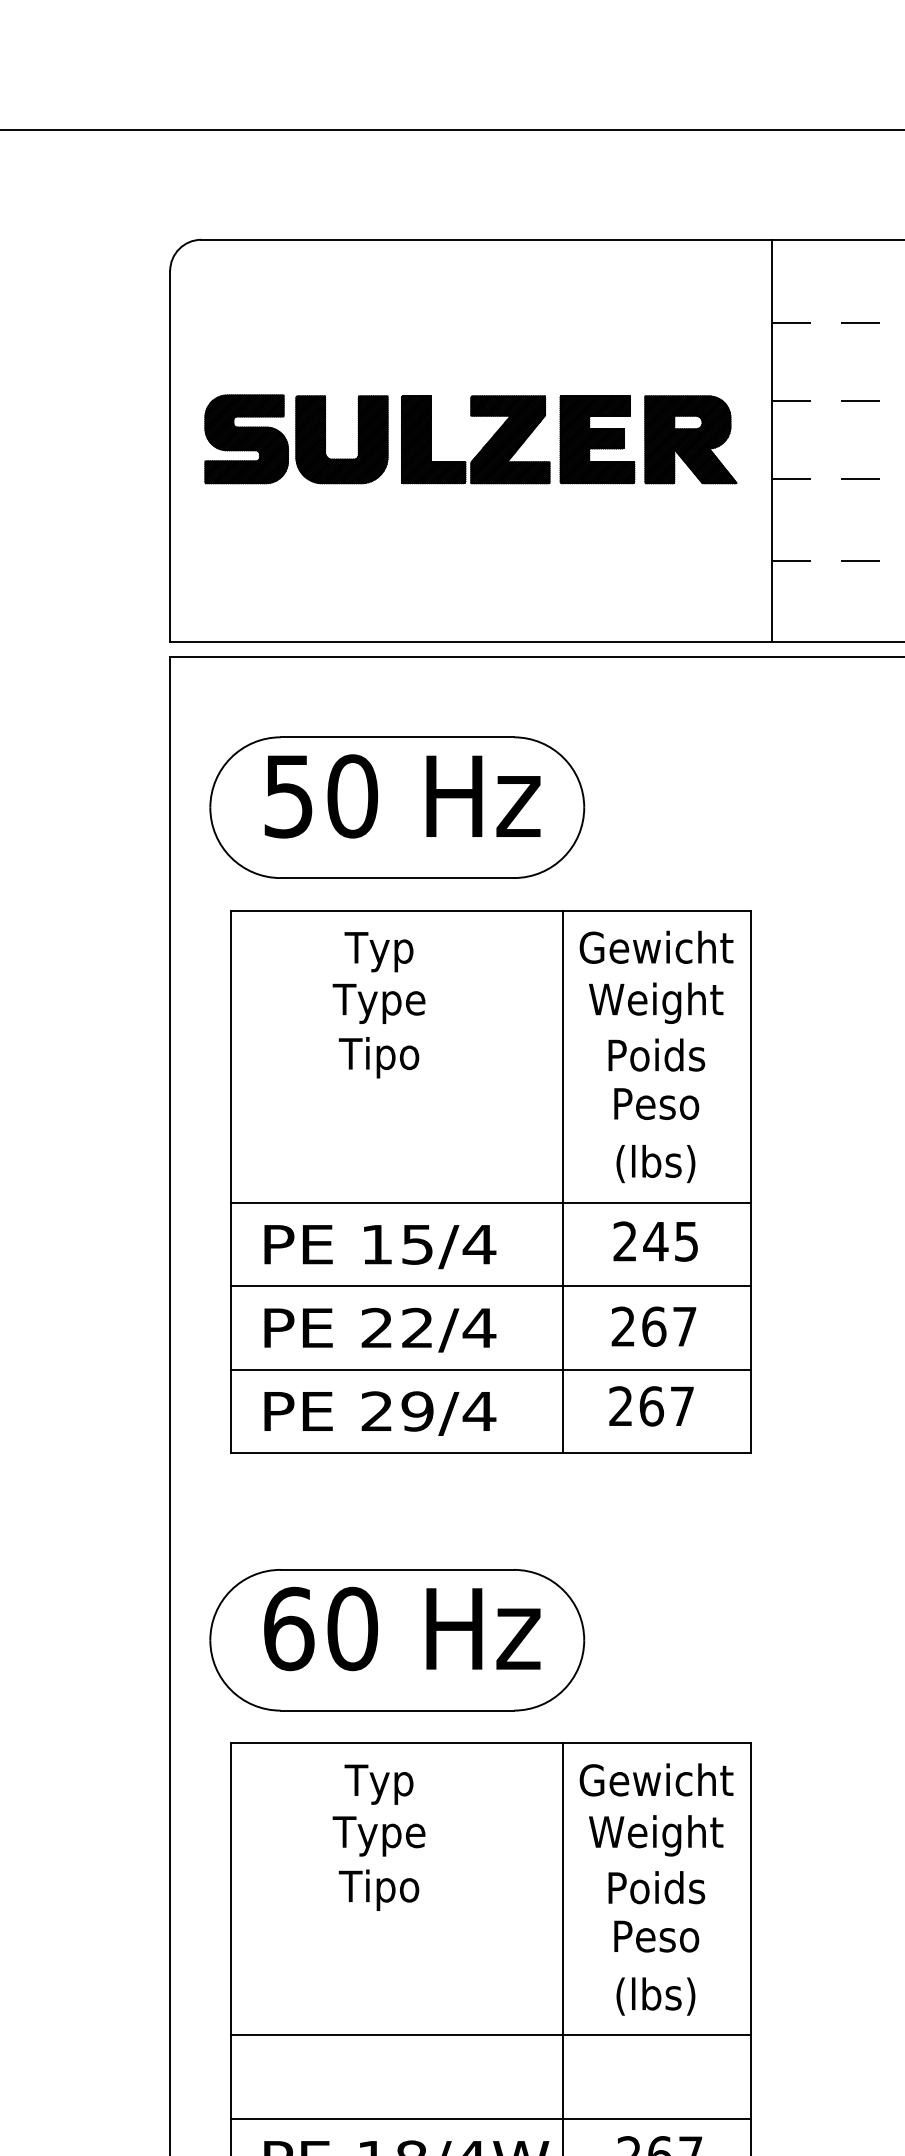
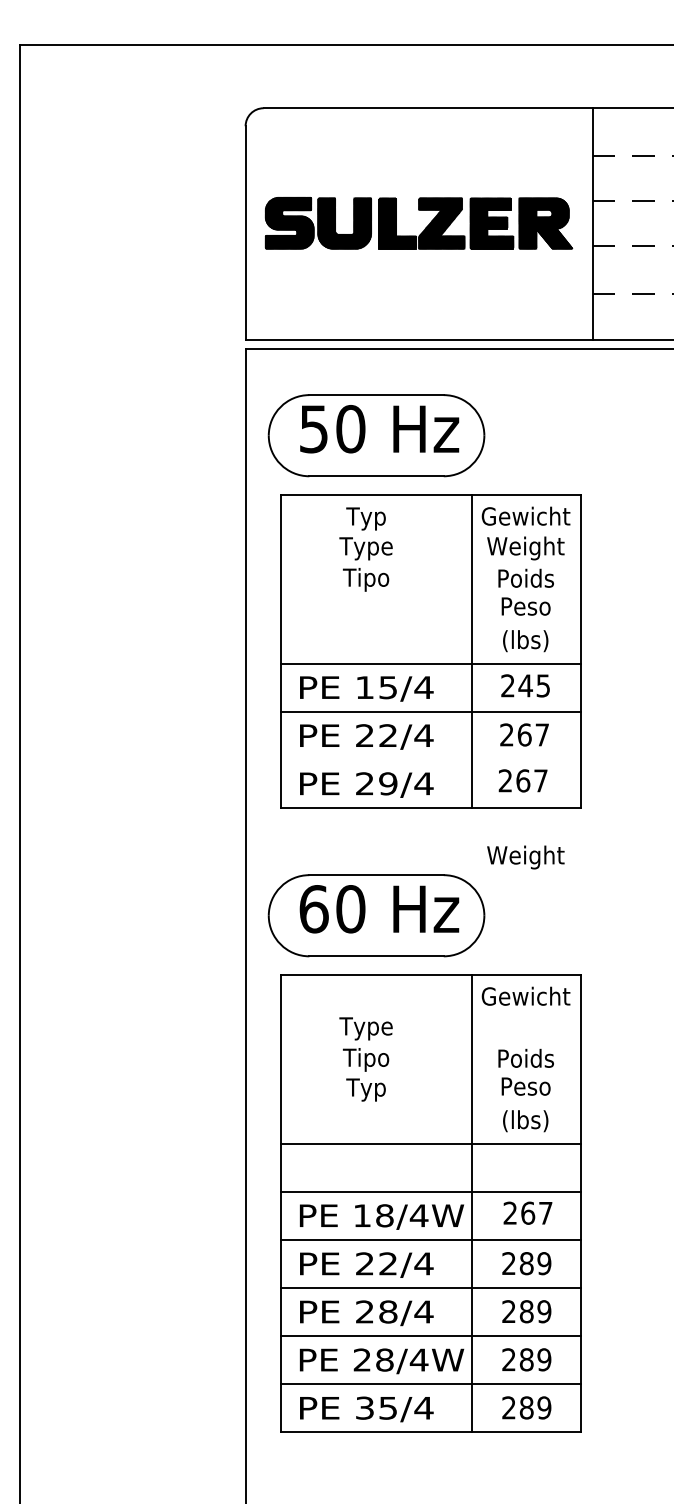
line: (490, 1369) -> (430, 759), removed
text: (378, 1783) -> (365, 1089), moved
text: (655, 1835) -> (525, 857), moved

